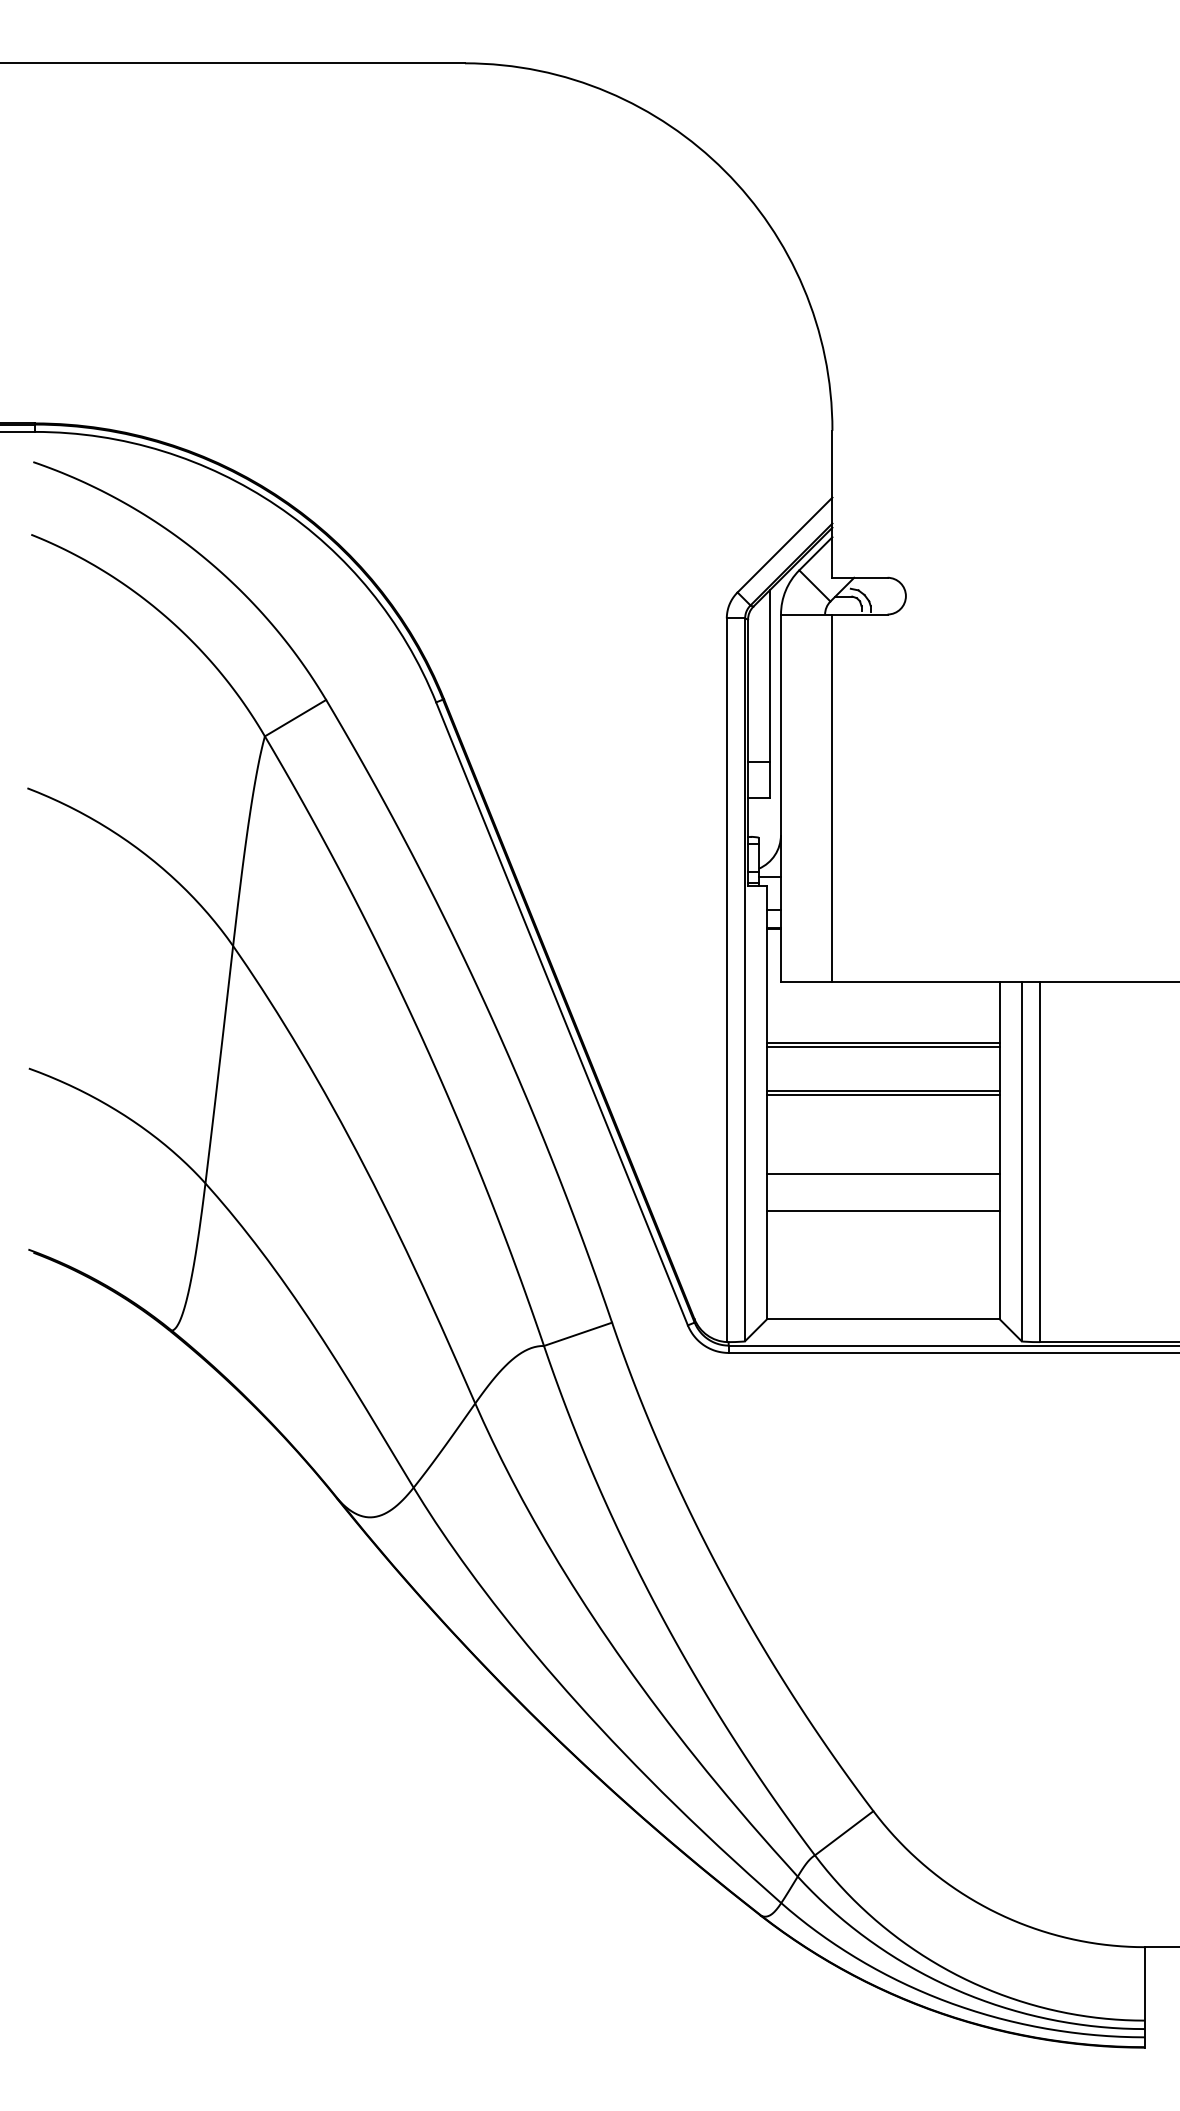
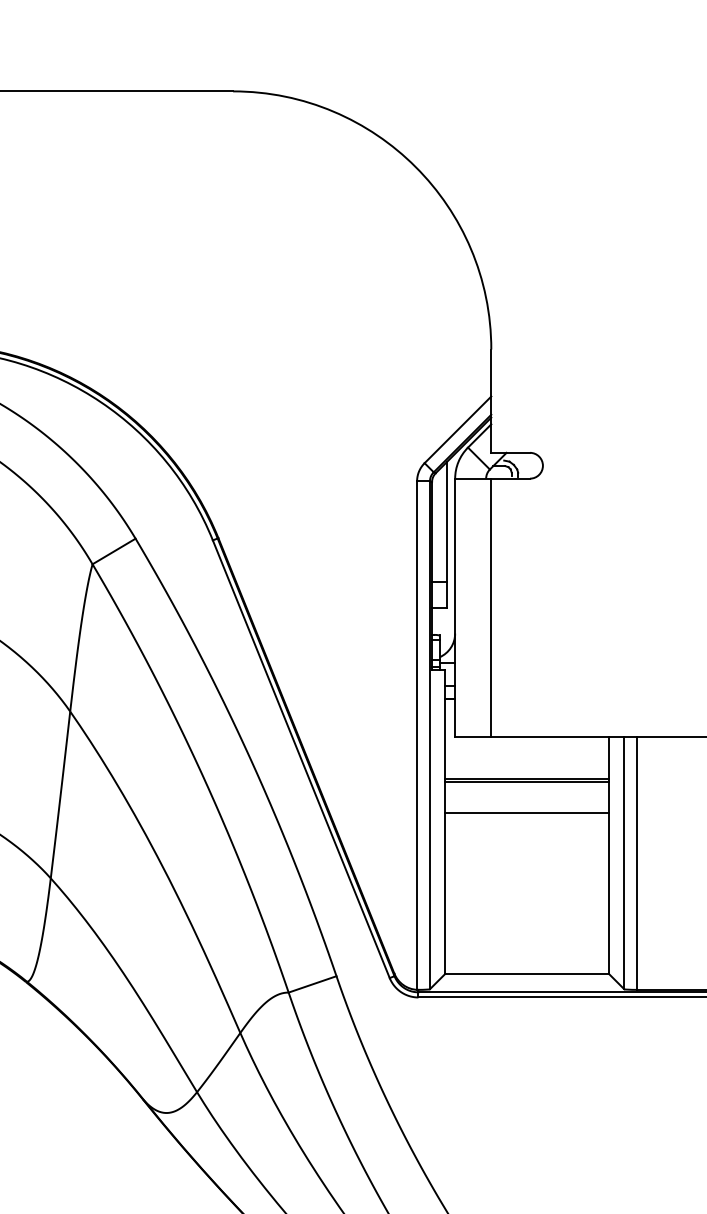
line: (883, 1094) -> (527, 815), removed
line: (883, 1174) -> (527, 872), removed
line: (883, 1210) -> (527, 897), removed

